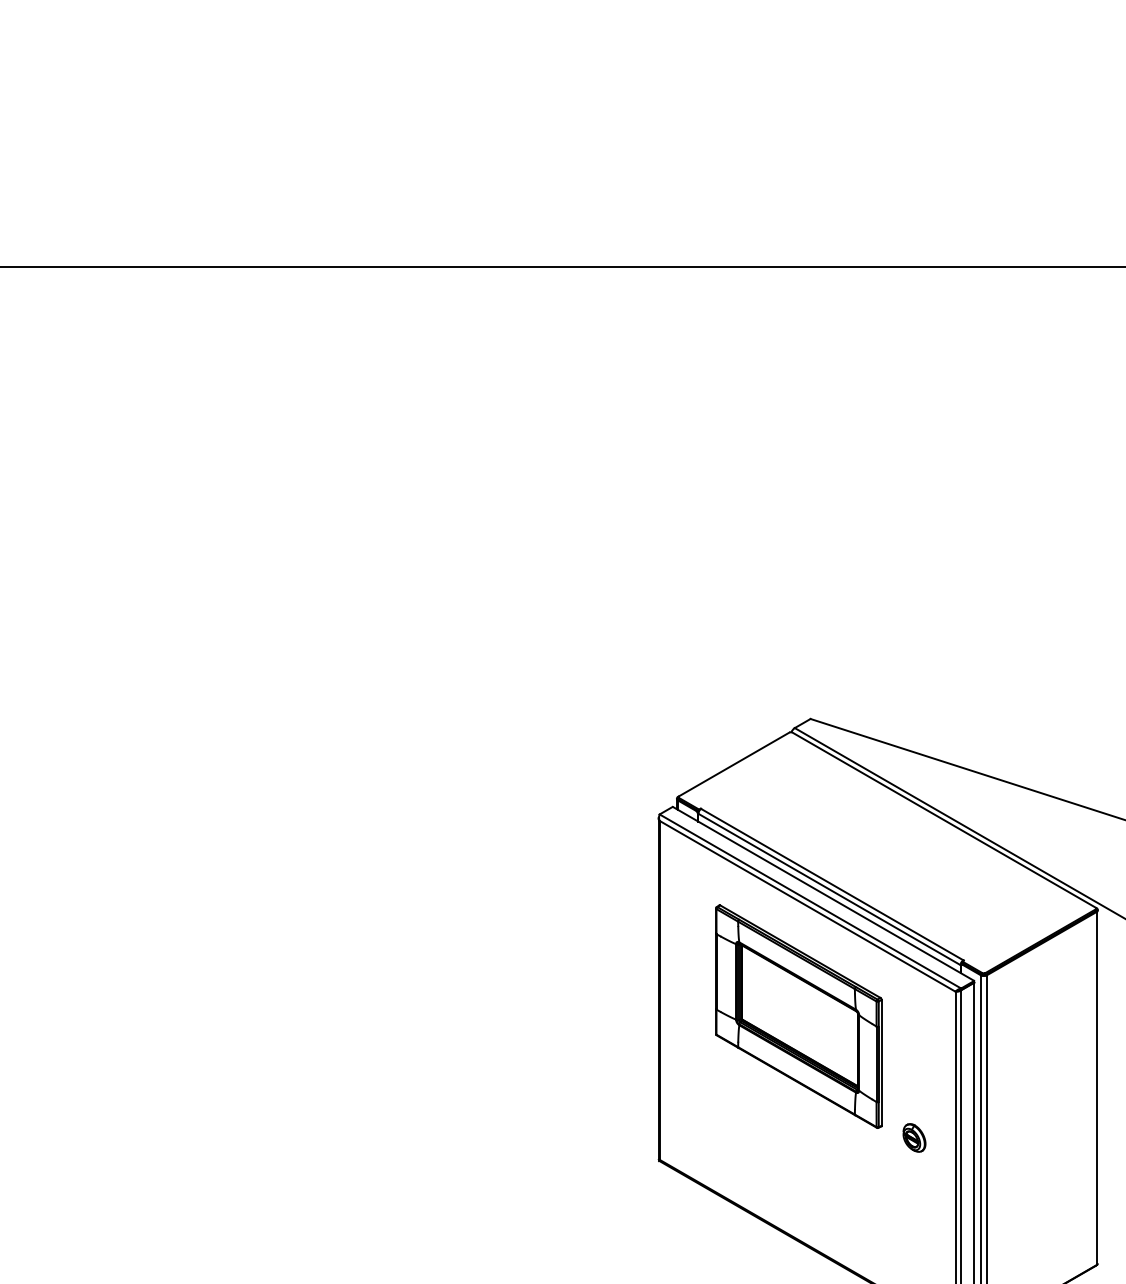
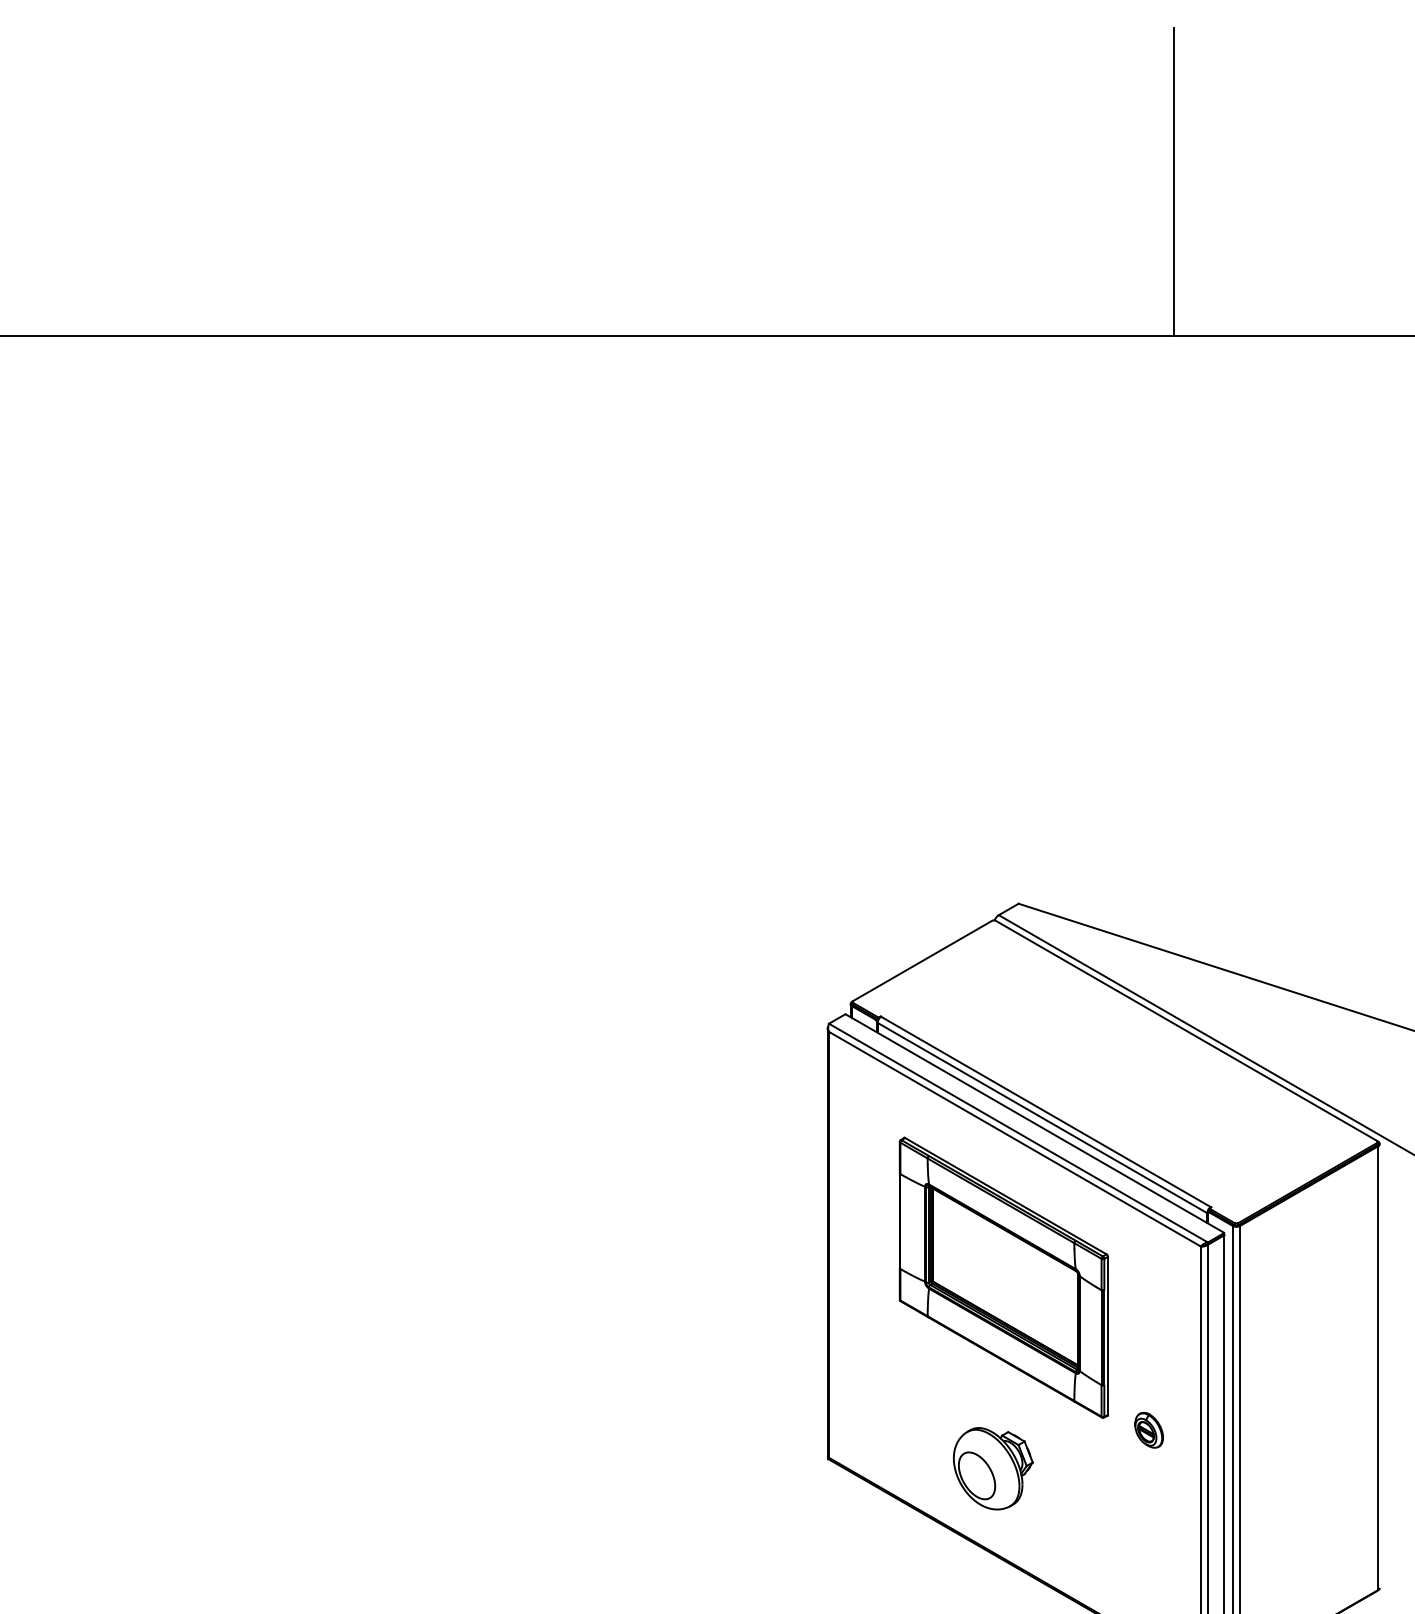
line: (934, 144) -> (1174, 181), added
part: (790, 1168) -> (993, 1468), added

